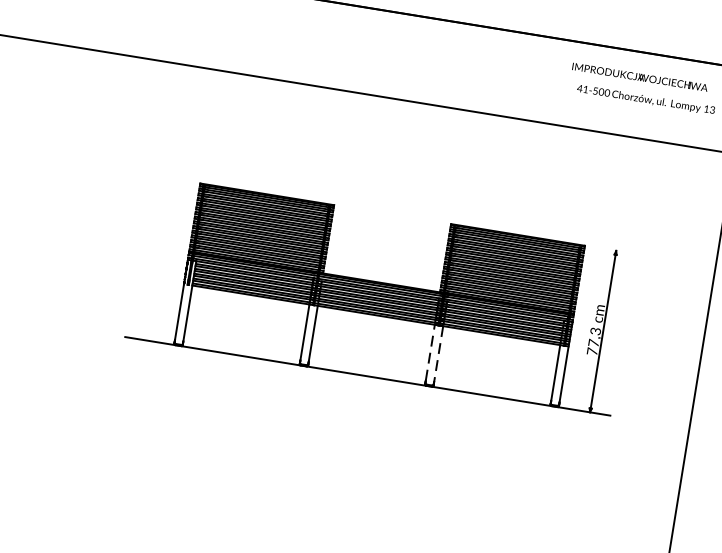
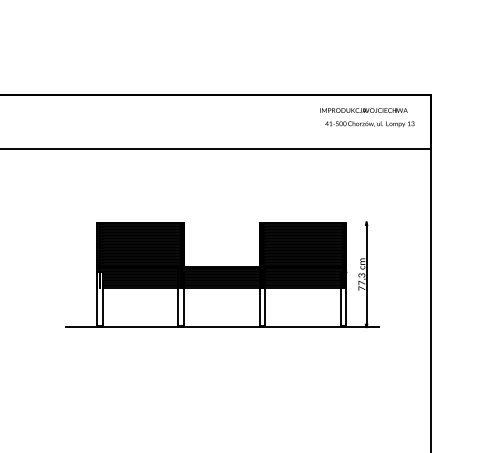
line: (430, 352) -> (259, 305), dashed -> solid
line: (439, 355) -> (265, 306), dashed -> solid

